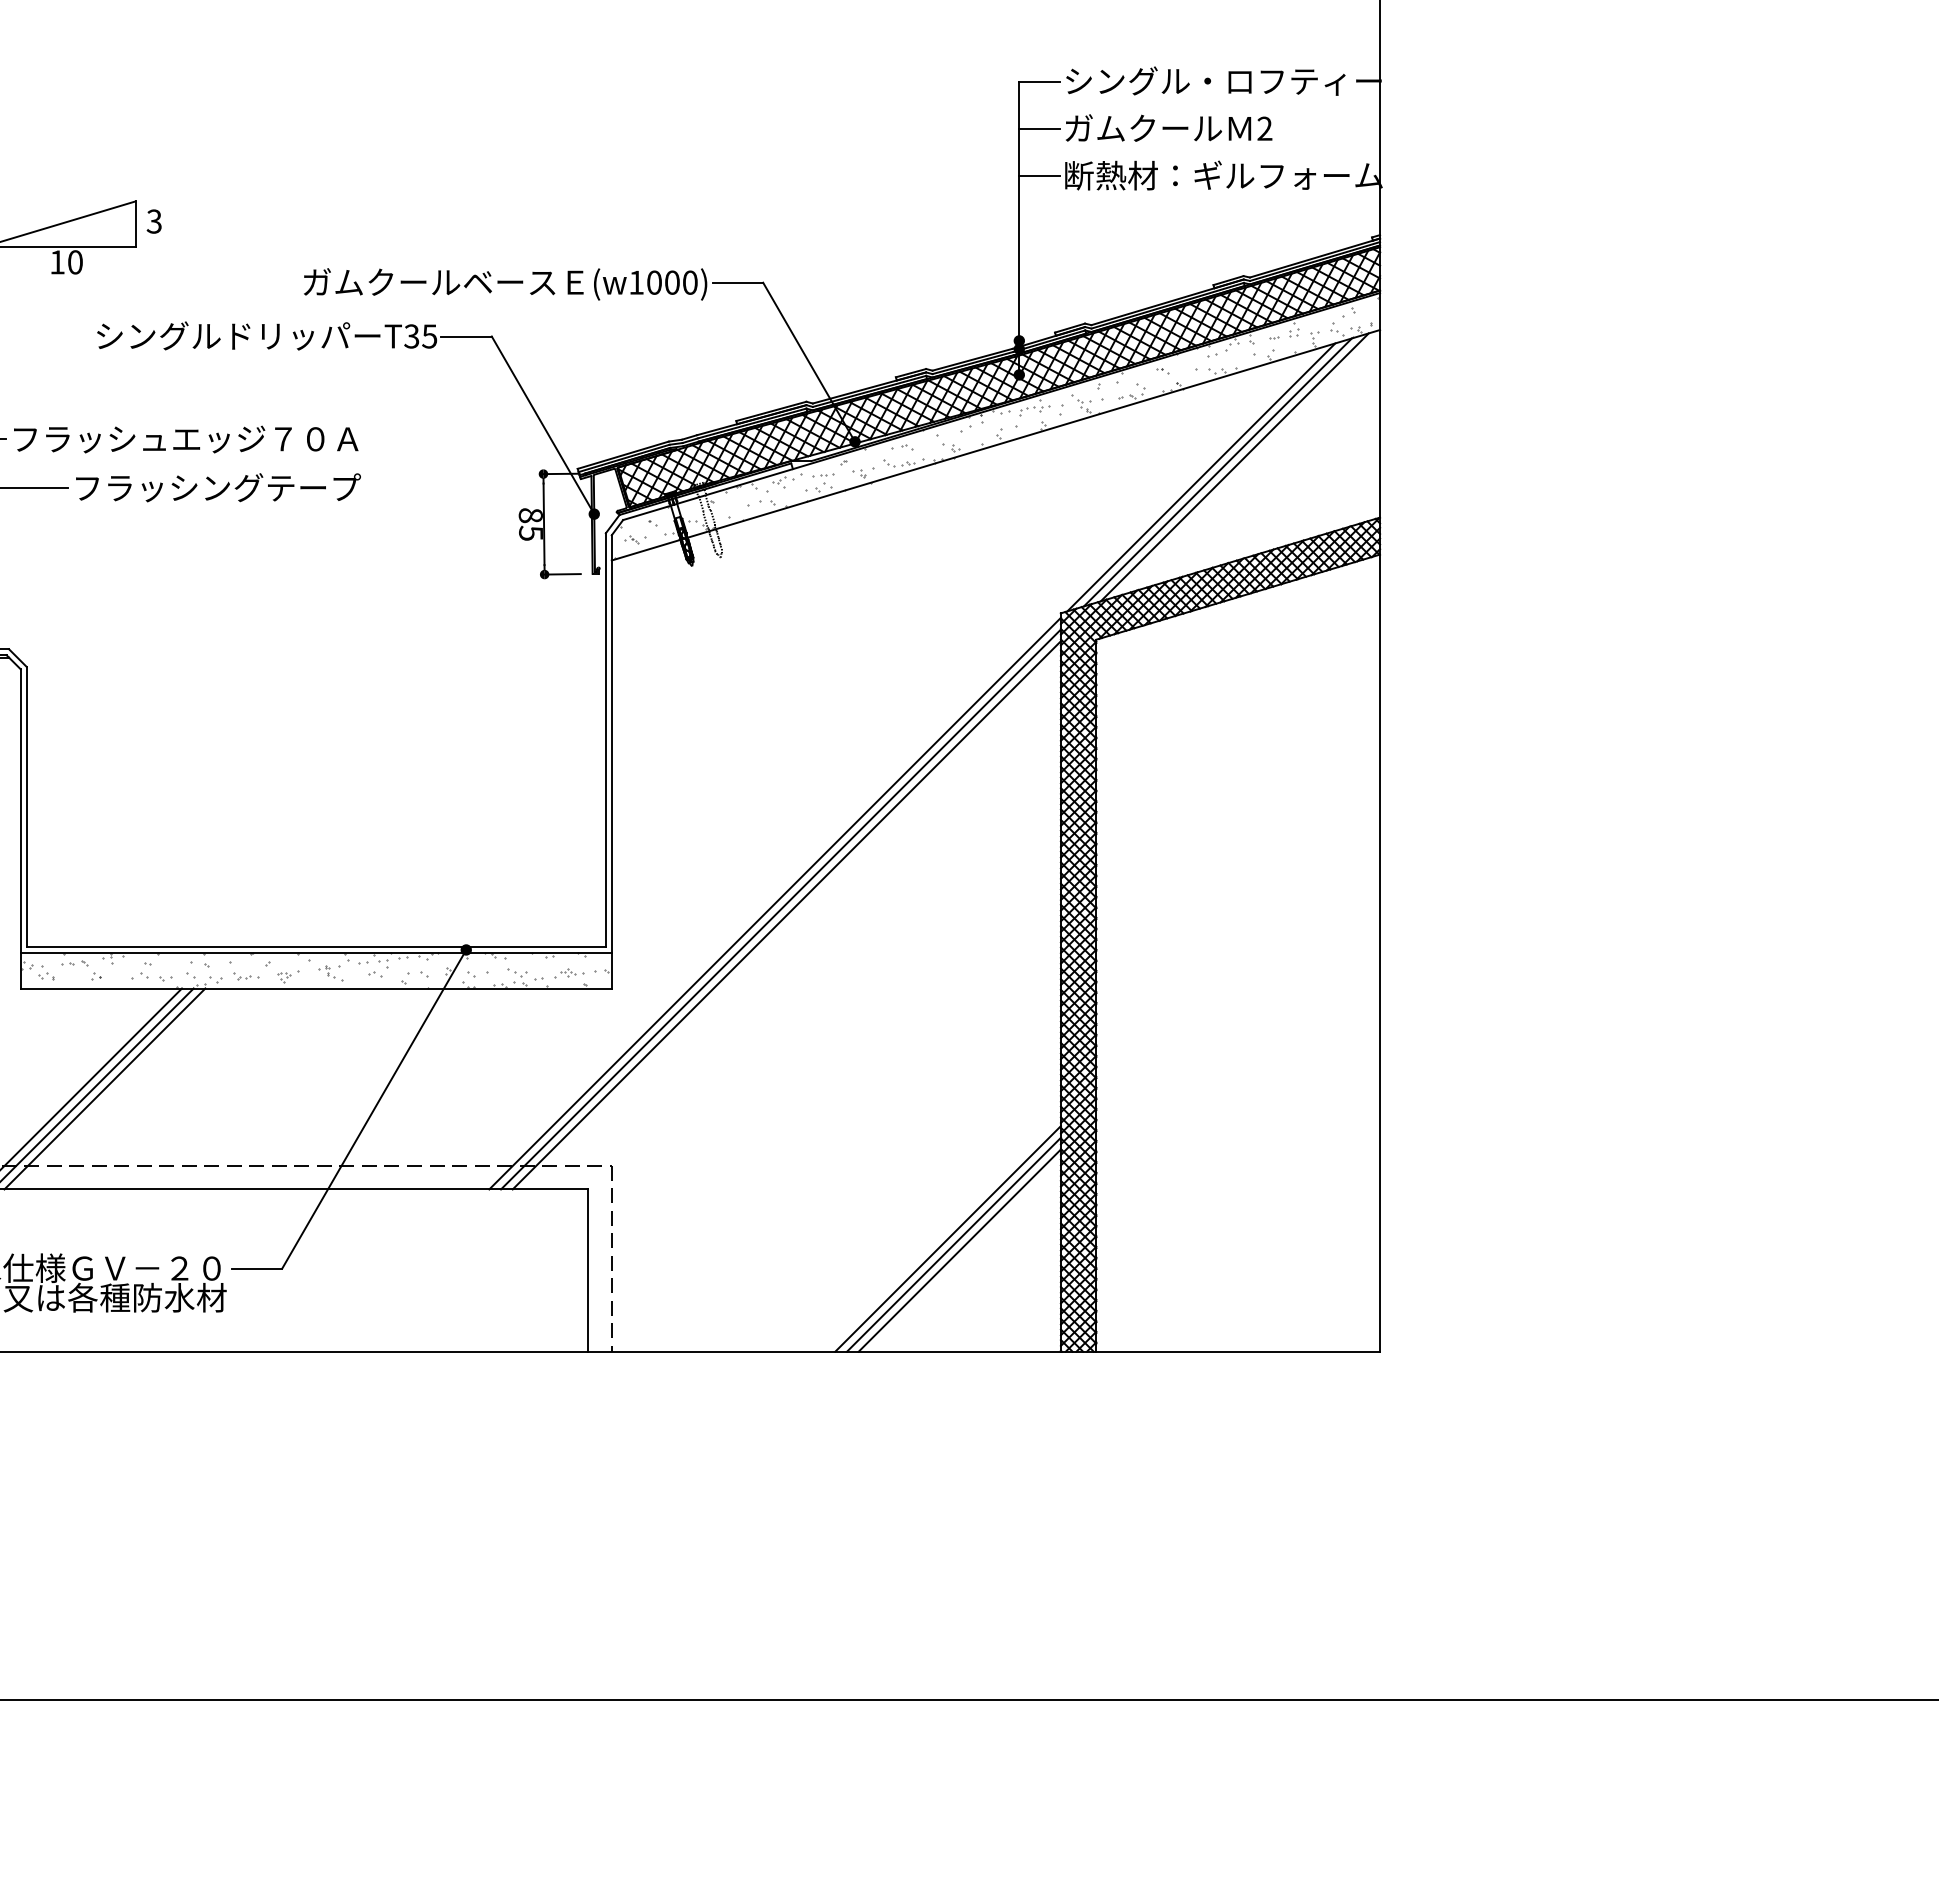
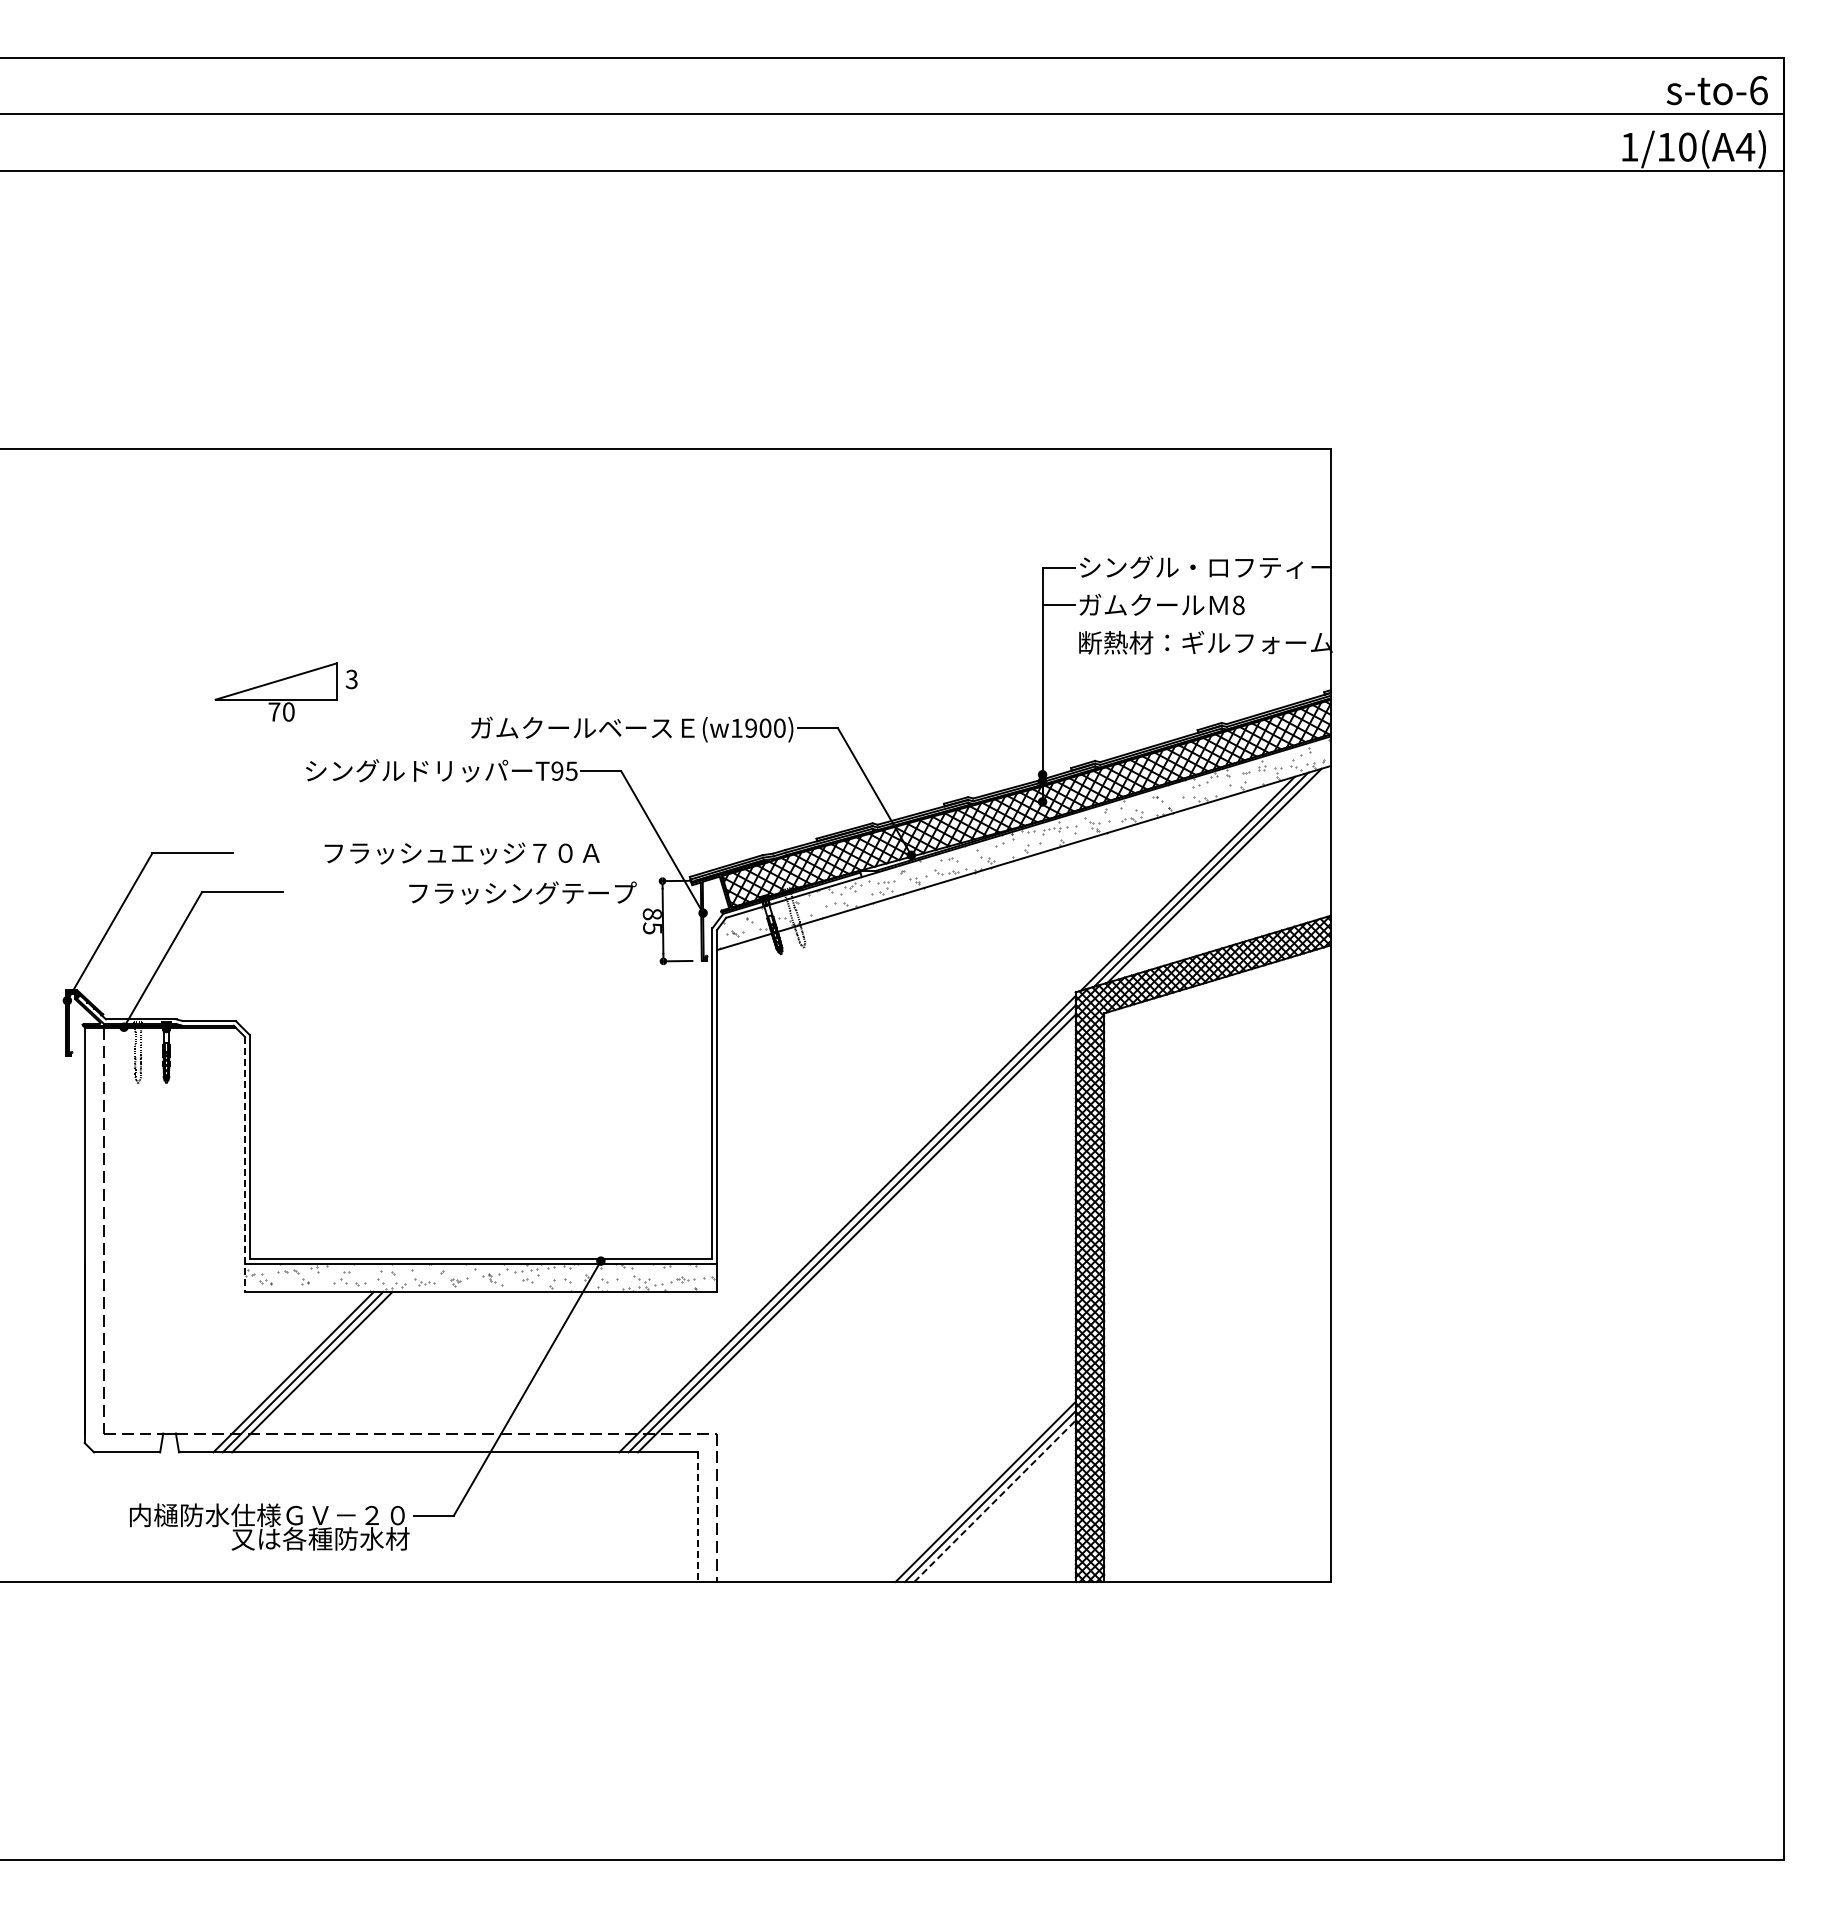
text: (1264, 128) -> (1238, 605), 2 -> 8
line: (1039, 176) -> (1058, 643), removed
text: (57, 261) -> (274, 711), 10 -> 70
text: (654, 281) -> (751, 727), (w1000) -> (w1900)
text: (411, 336) -> (557, 771), T35 -> T95
text: (185, 439) -> (461, 853), moved
text: (217, 487) -> (522, 892), moved
line: (21, 828) -> (245, 1164), solid -> dashed
line: (960, 1249) -> (995, 1500), solid -> dashed
line: (588, 1270) -> (698, 1517), solid -> dashed

